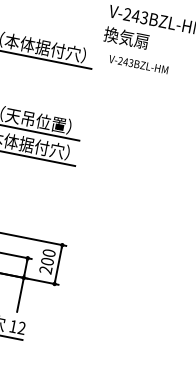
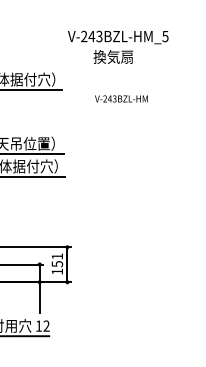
text: (126, 37) -> (113, 56), moved
text: (138, 64) -> (121, 98), moved
text: (47, 260) -> (57, 263), 200 -> 151

